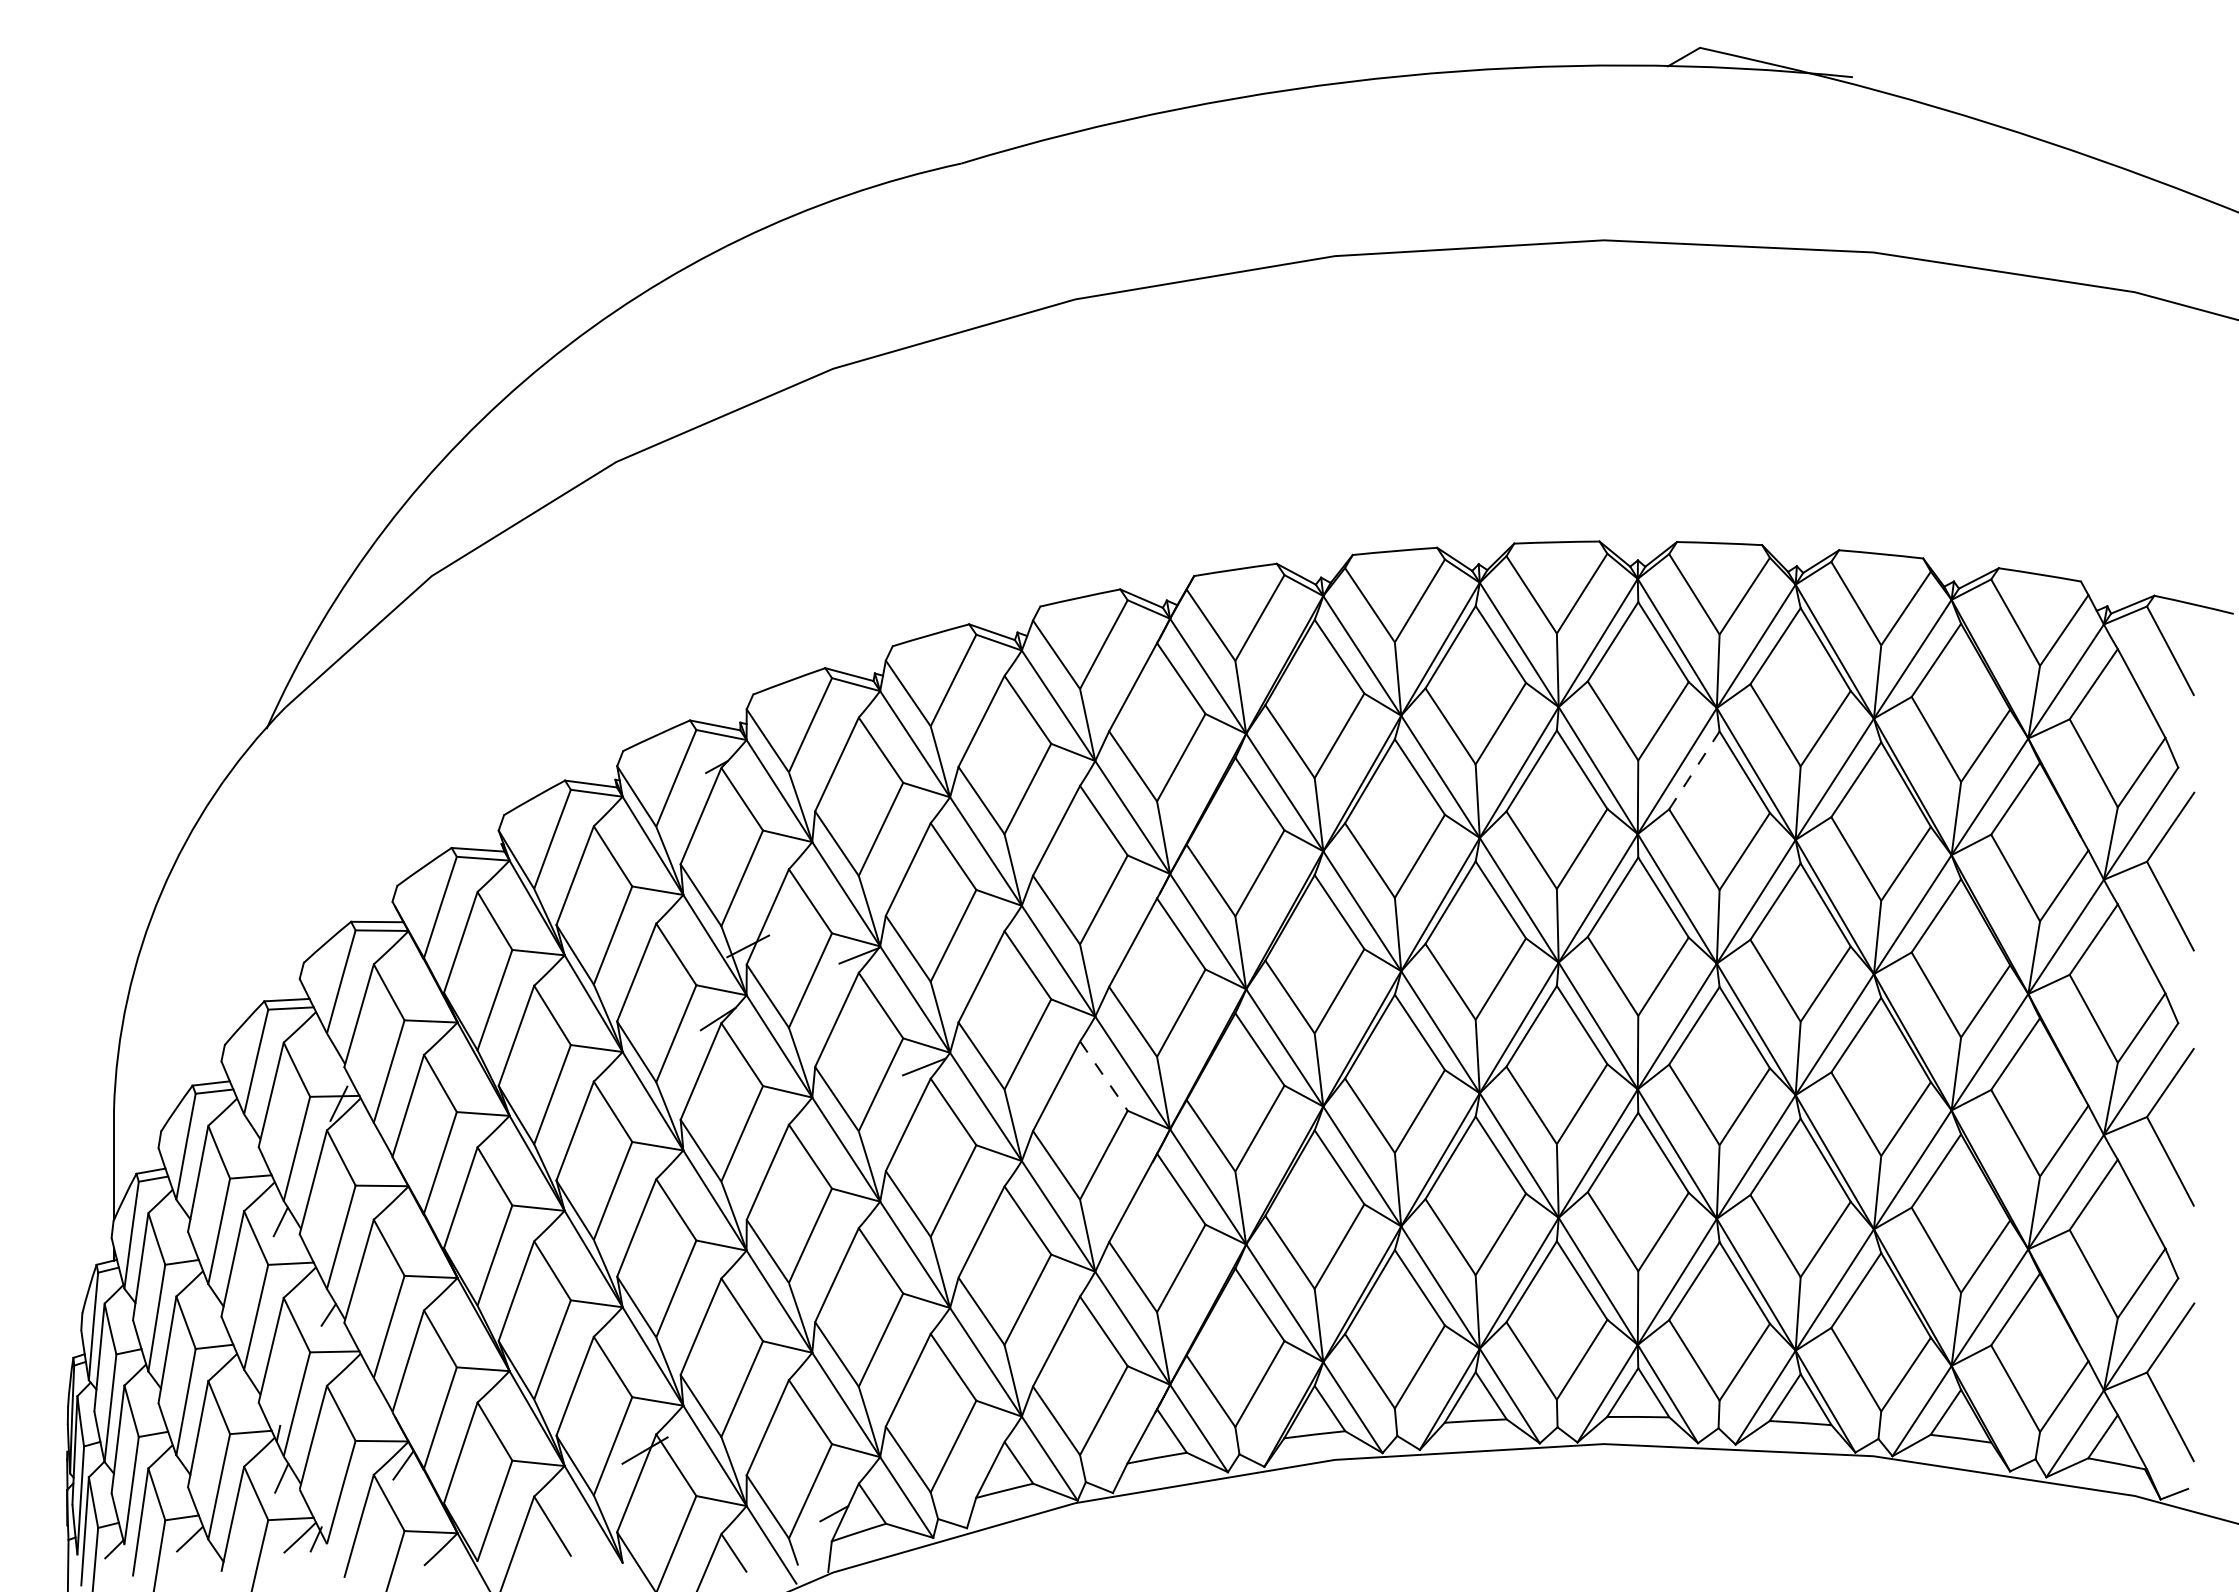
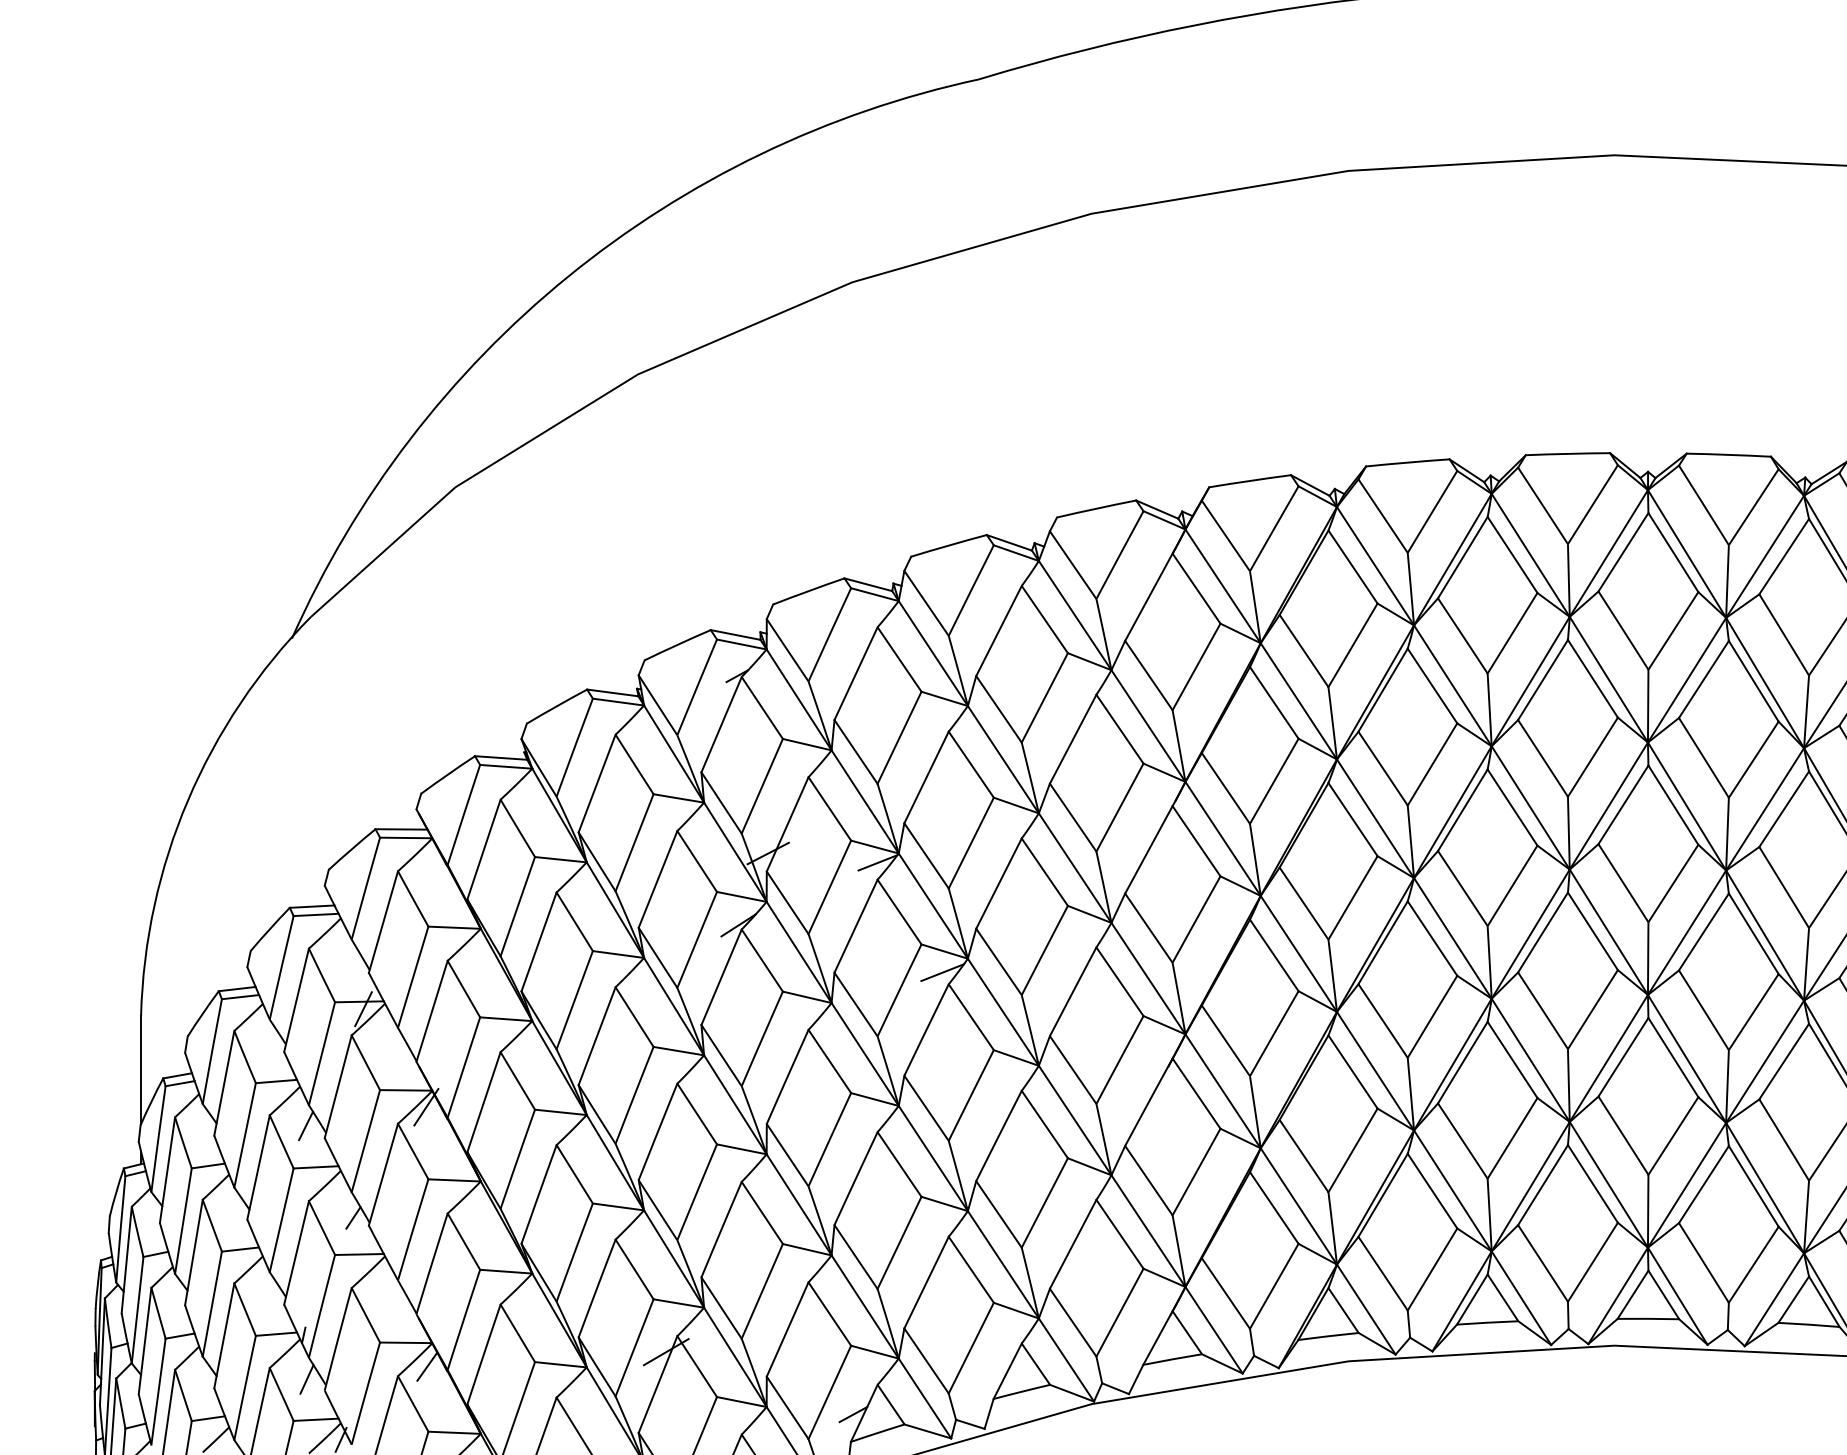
line: (1694, 770) -> (1704, 679), dashed -> solid
line: (1104, 1076) -> (1120, 982), dashed -> solid
line: (402, 1202) -> (426, 1106), added

